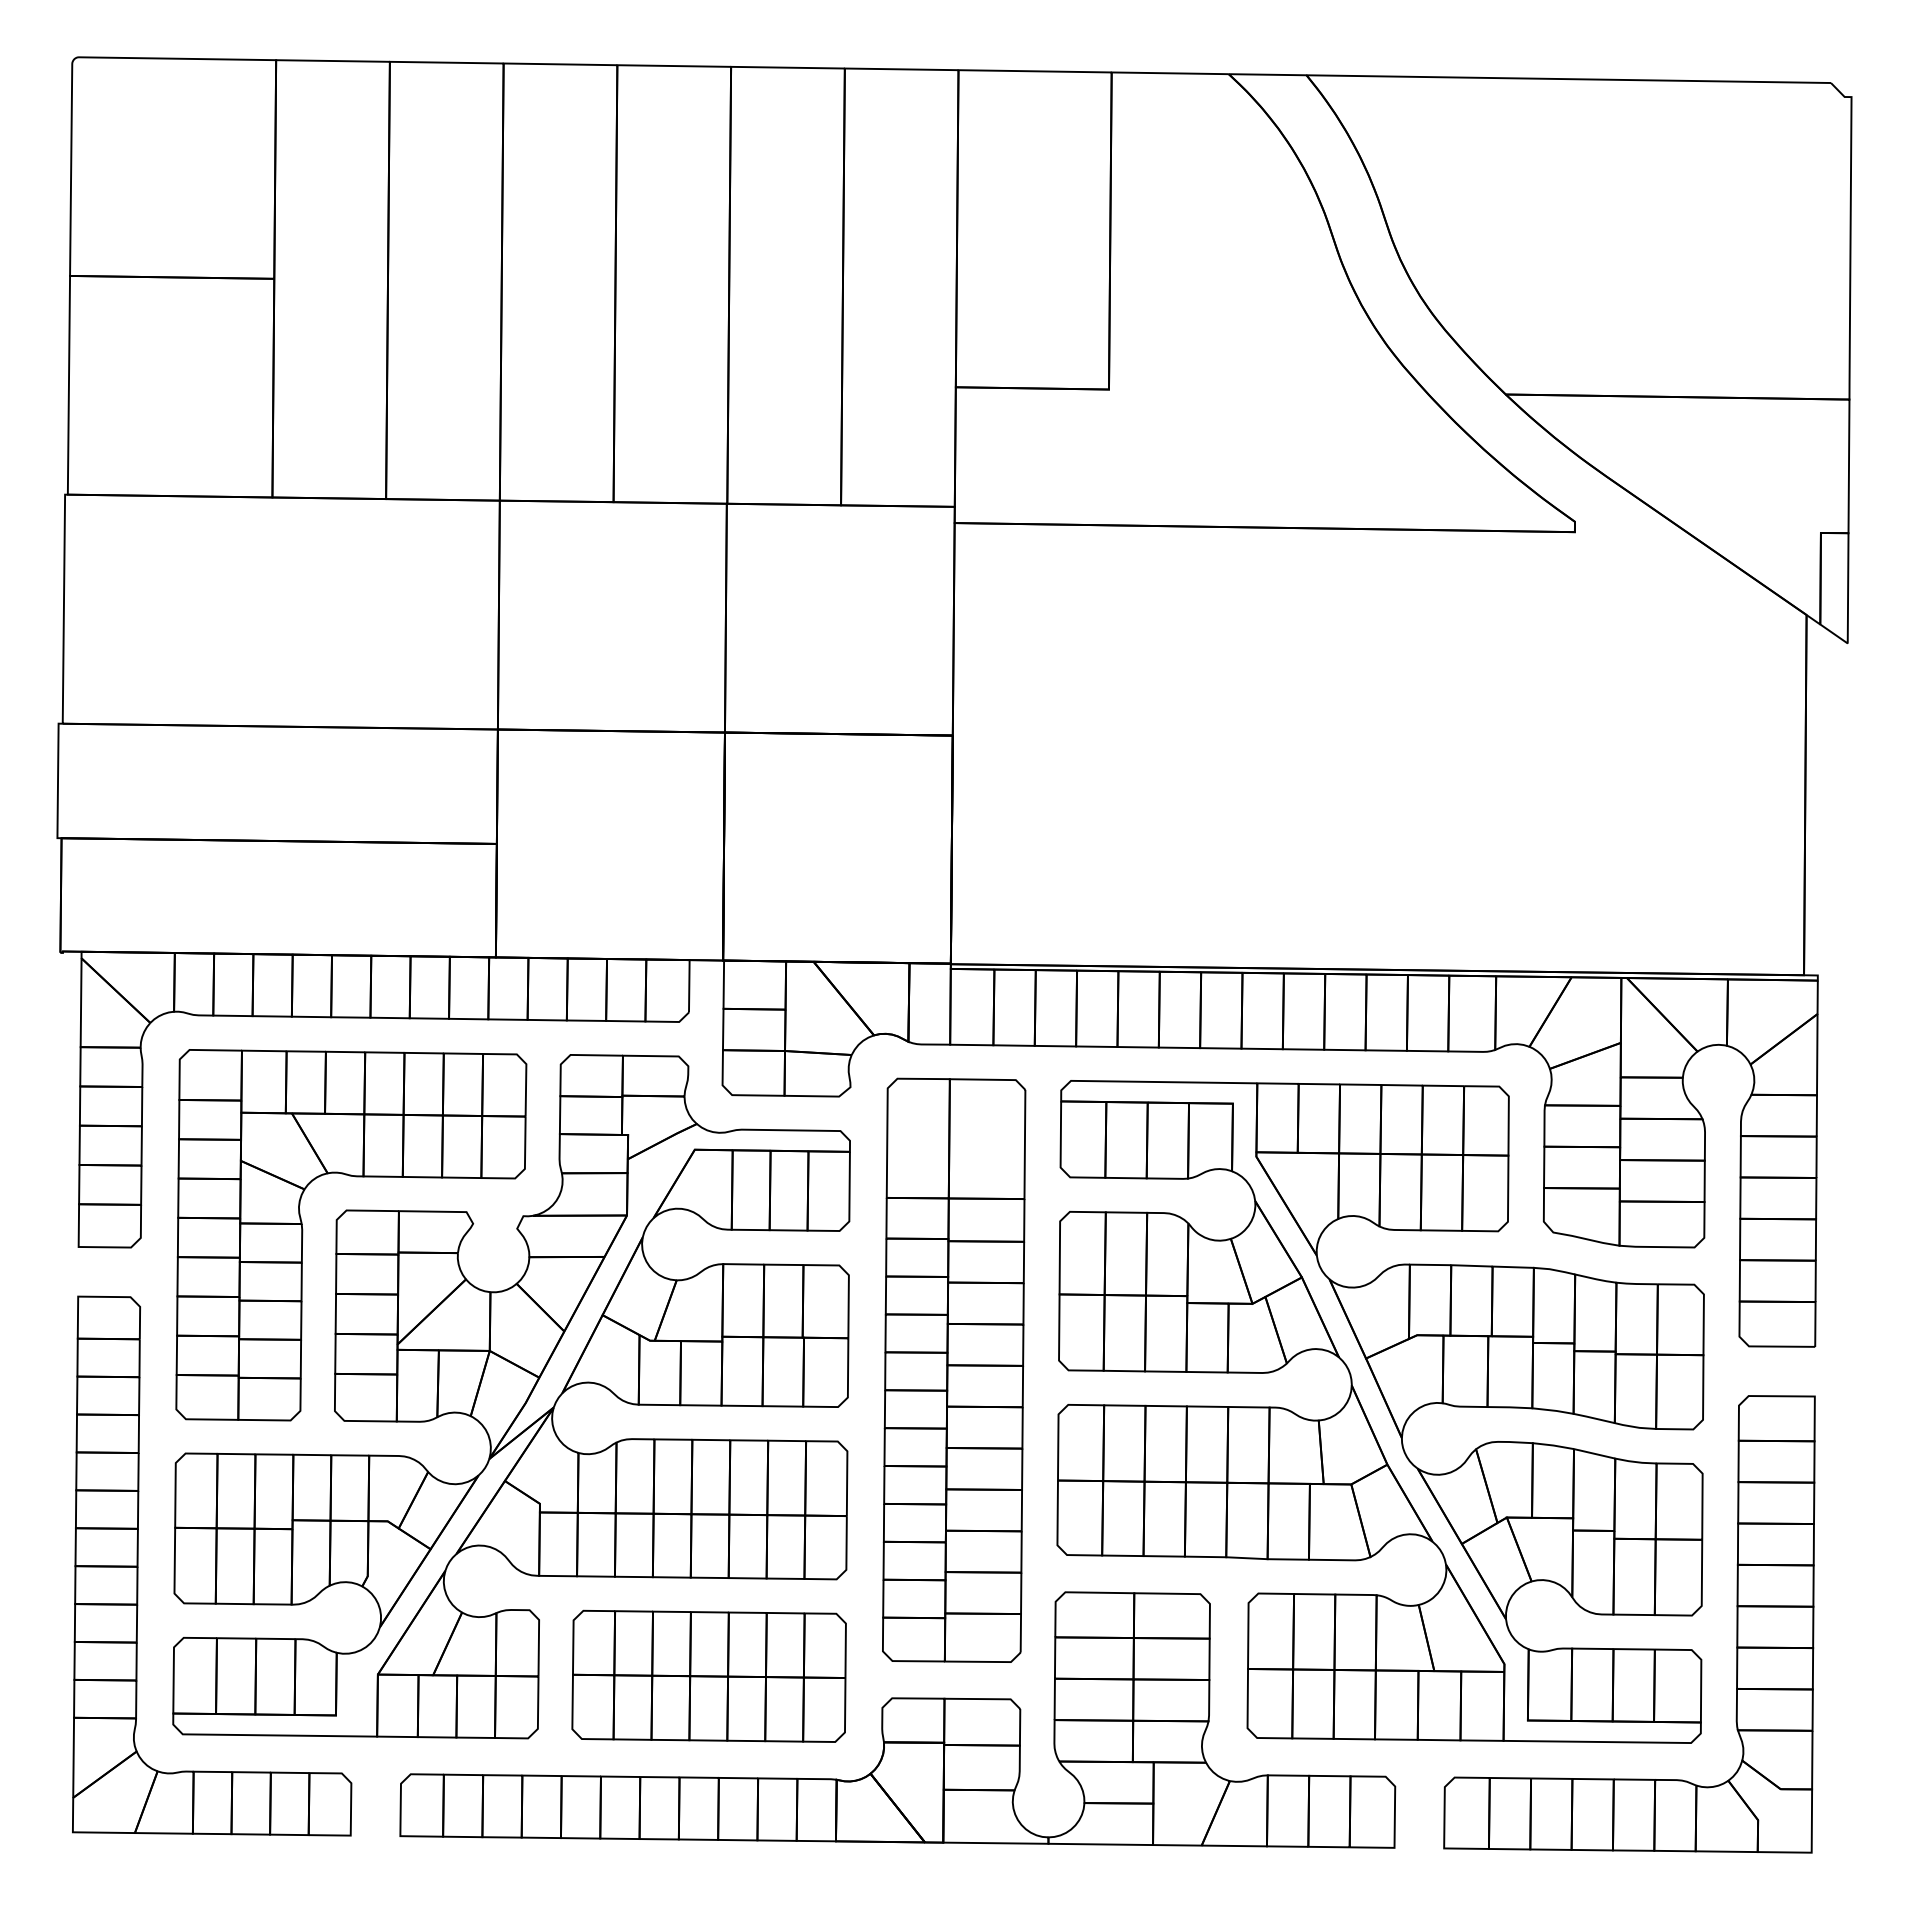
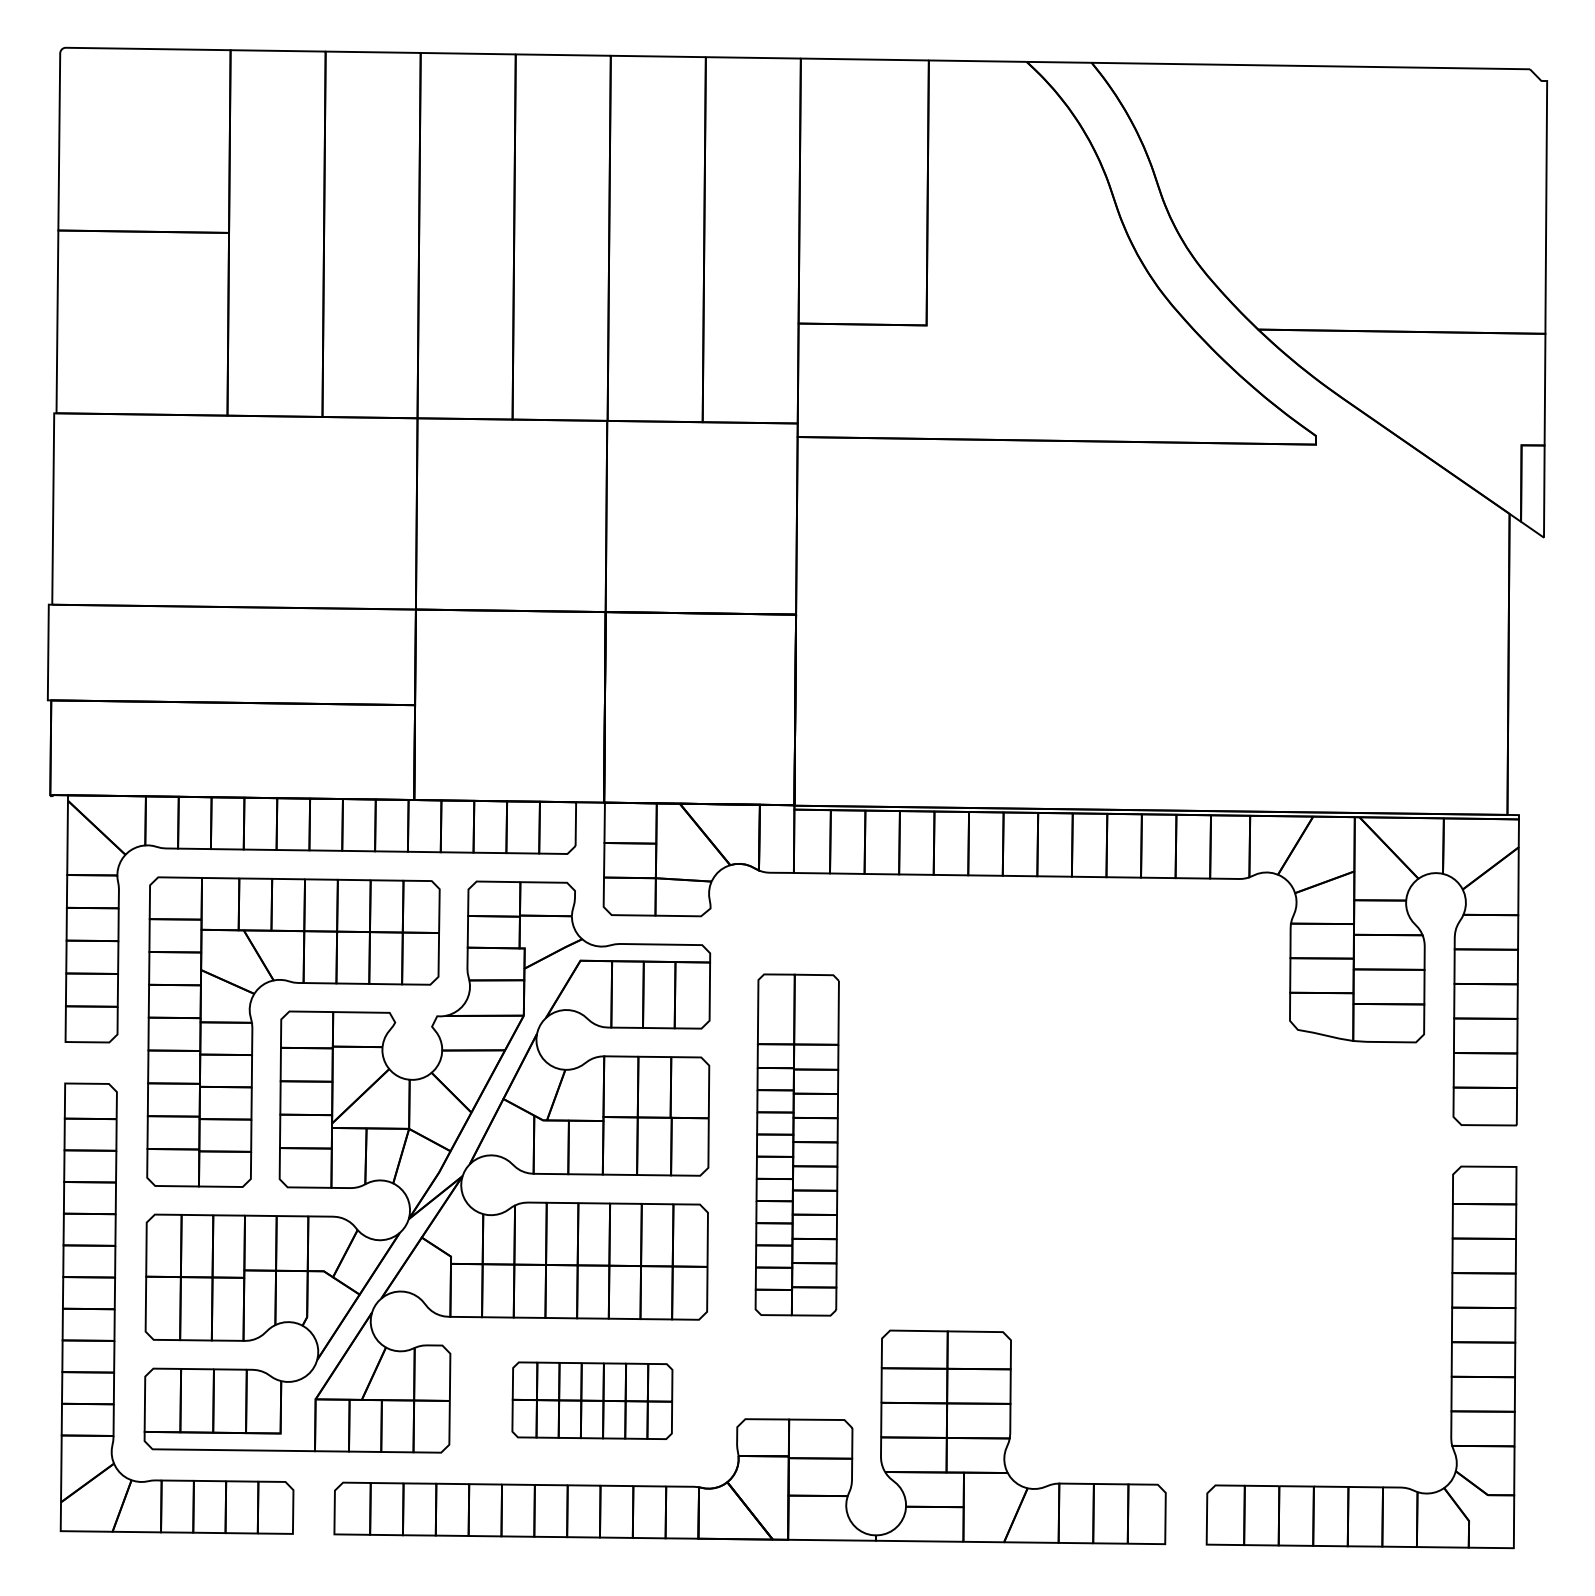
part: (954, 1369) -> (797, 1144), size x0.7
part: (1380, 1411) -> (1153, 1179), removed
part: (708, 1675) -> (591, 1400), size x0.7

